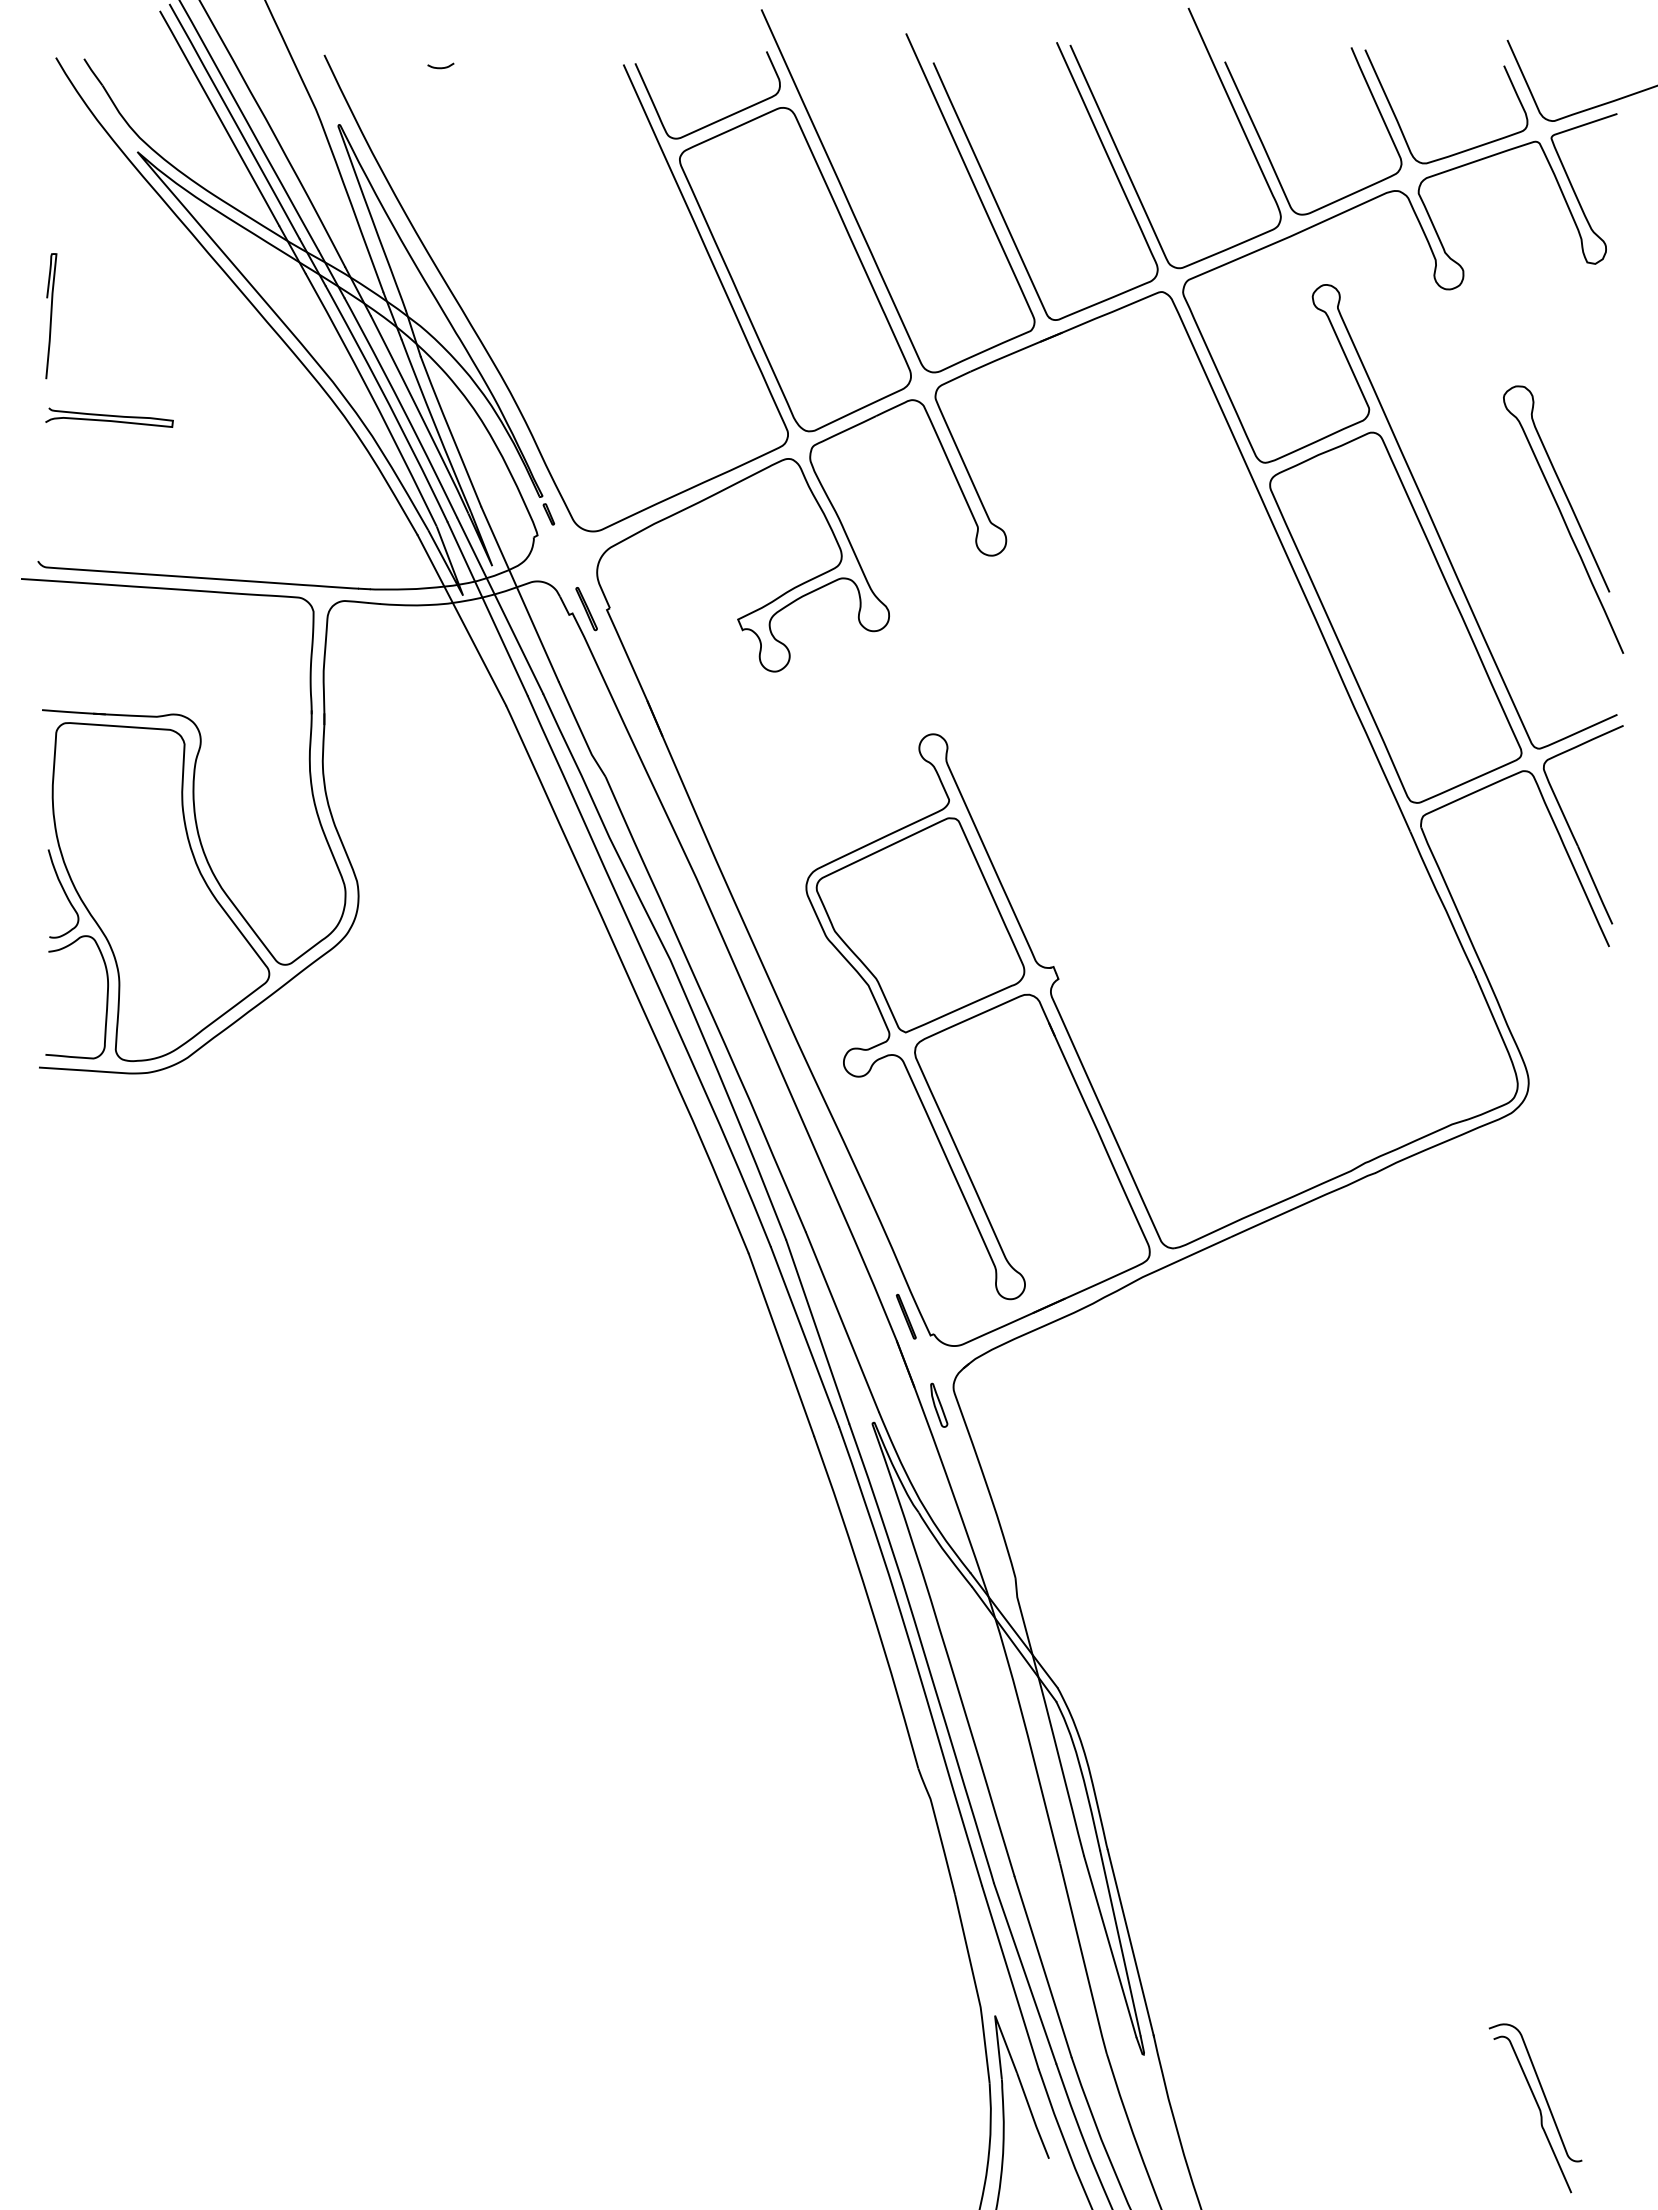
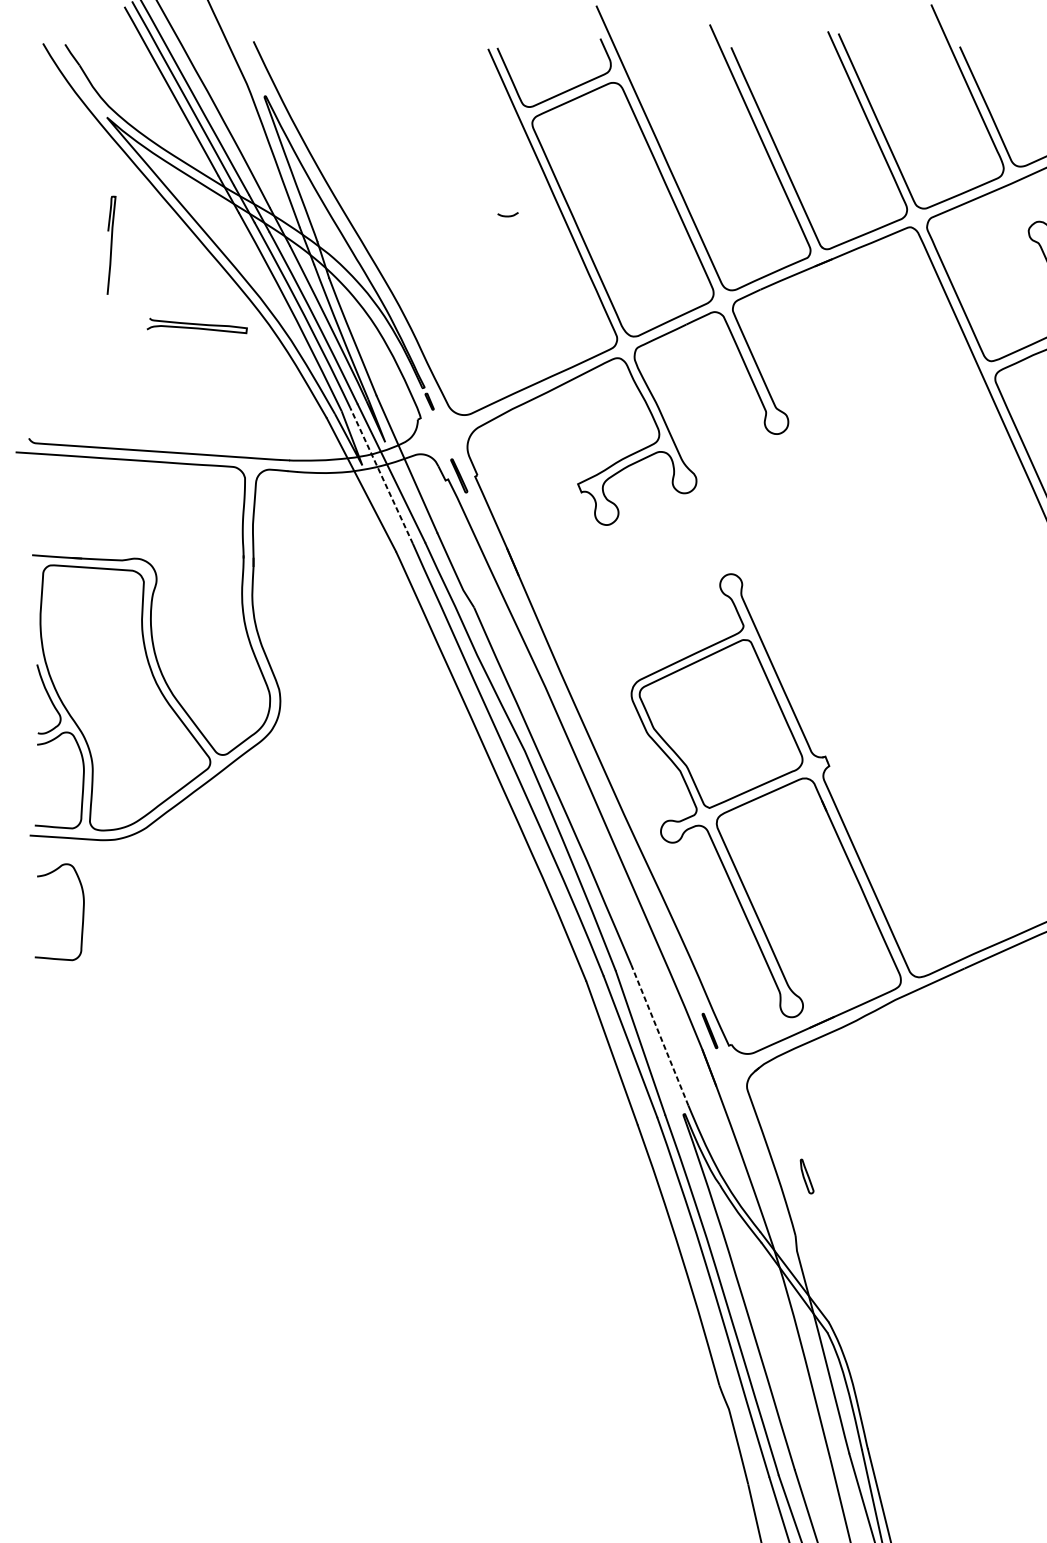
curve: (440, 67) -> (507, 215), moved
curve: (51, 316) -> (111, 245), moved
curve: (109, 416) -> (197, 324), moved
line: (487, 608) -> (381, 475), solid -> dashed
curve: (106, 1165) -> (82, 912), added
line: (842, 1322) -> (659, 1035), solid -> dashed
part: (939, 1404) -> (807, 1175), moved

